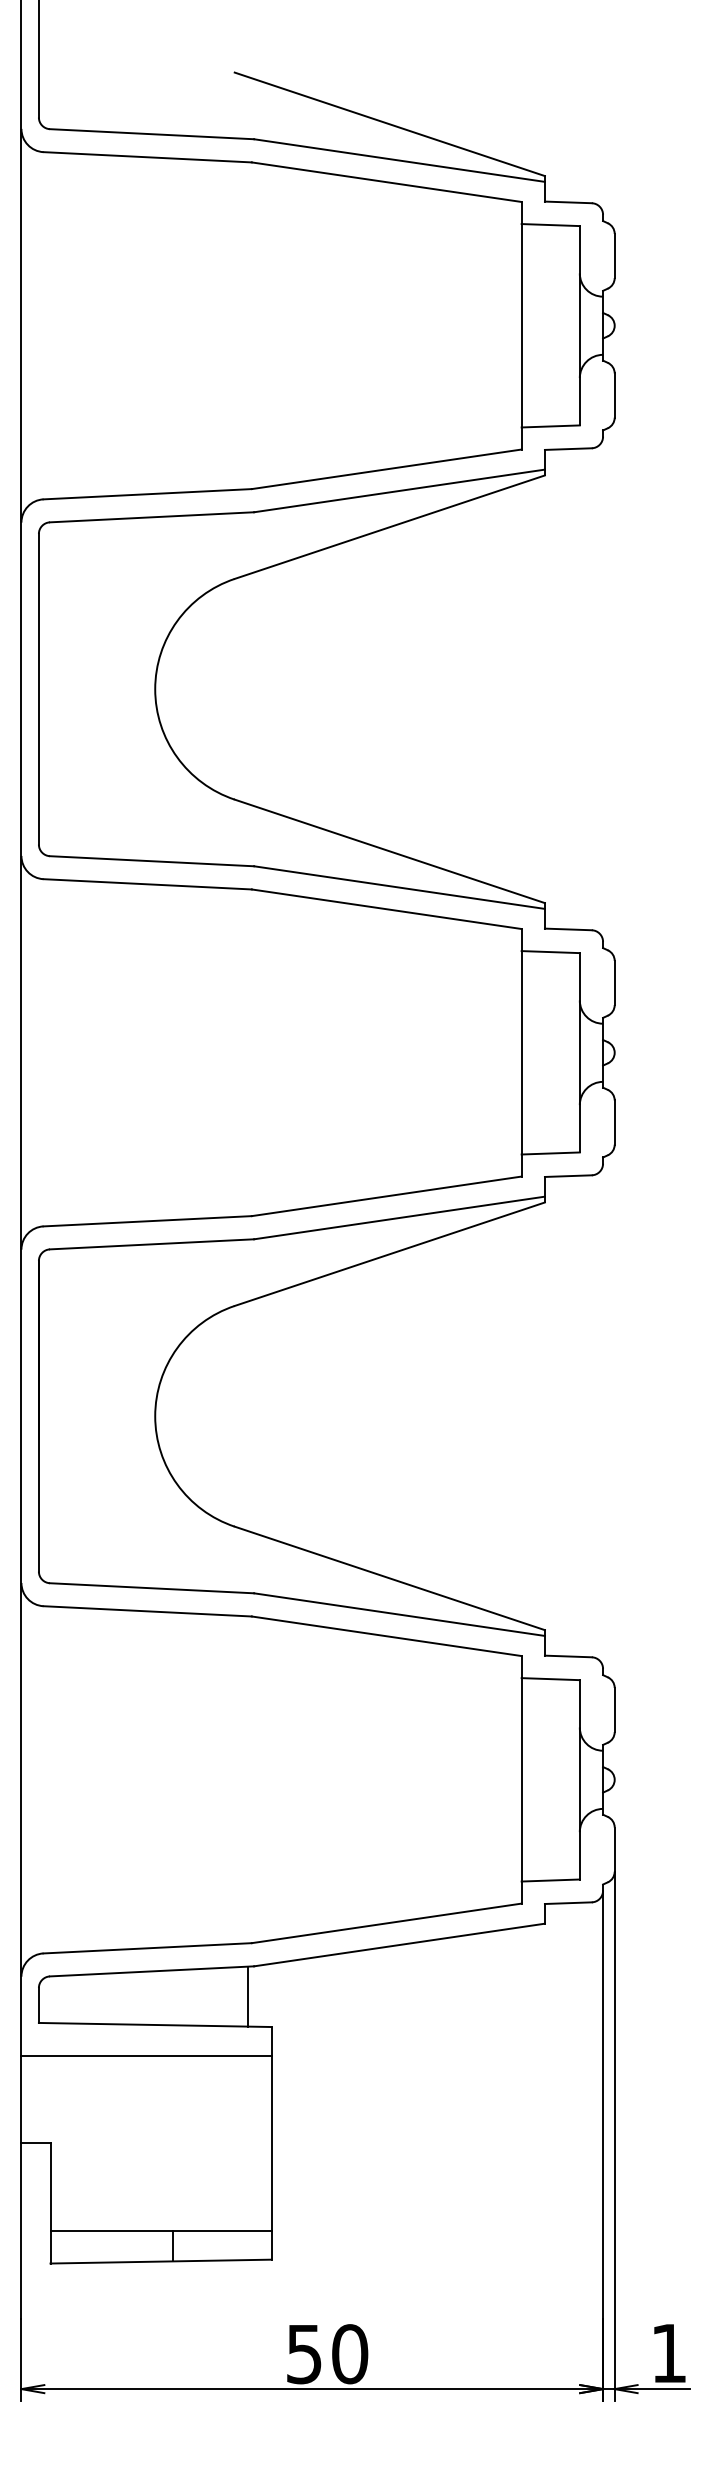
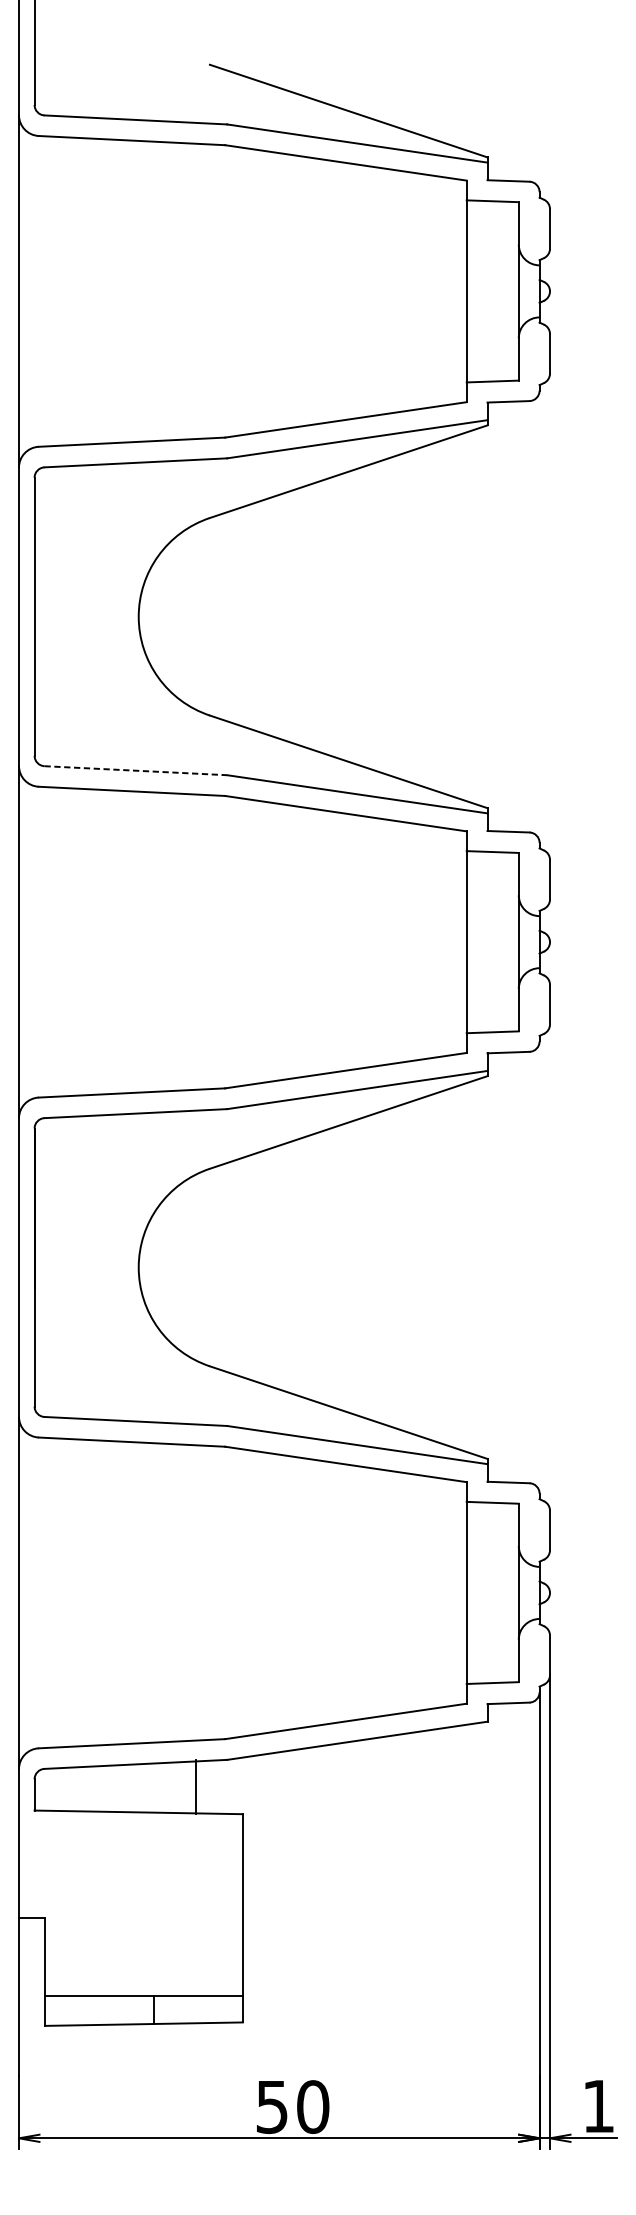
line: (152, 861) -> (136, 770), solid -> dashed
line: (248, 1996) -> (196, 1786), moved
line: (146, 2056) -> (130, 1840), removed

